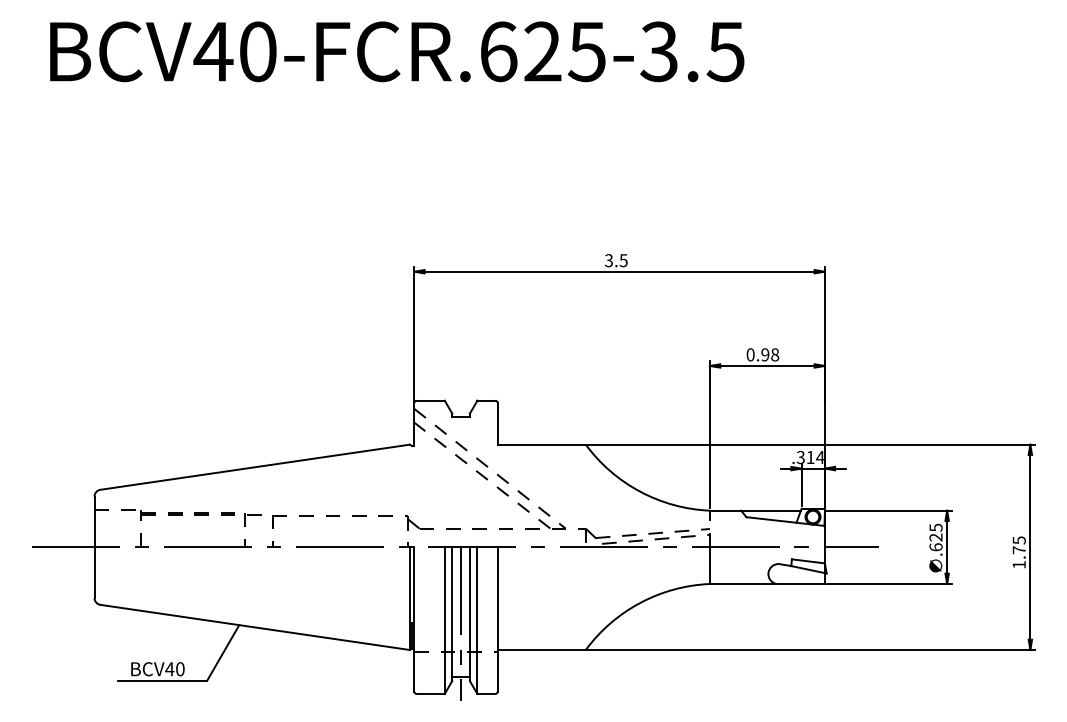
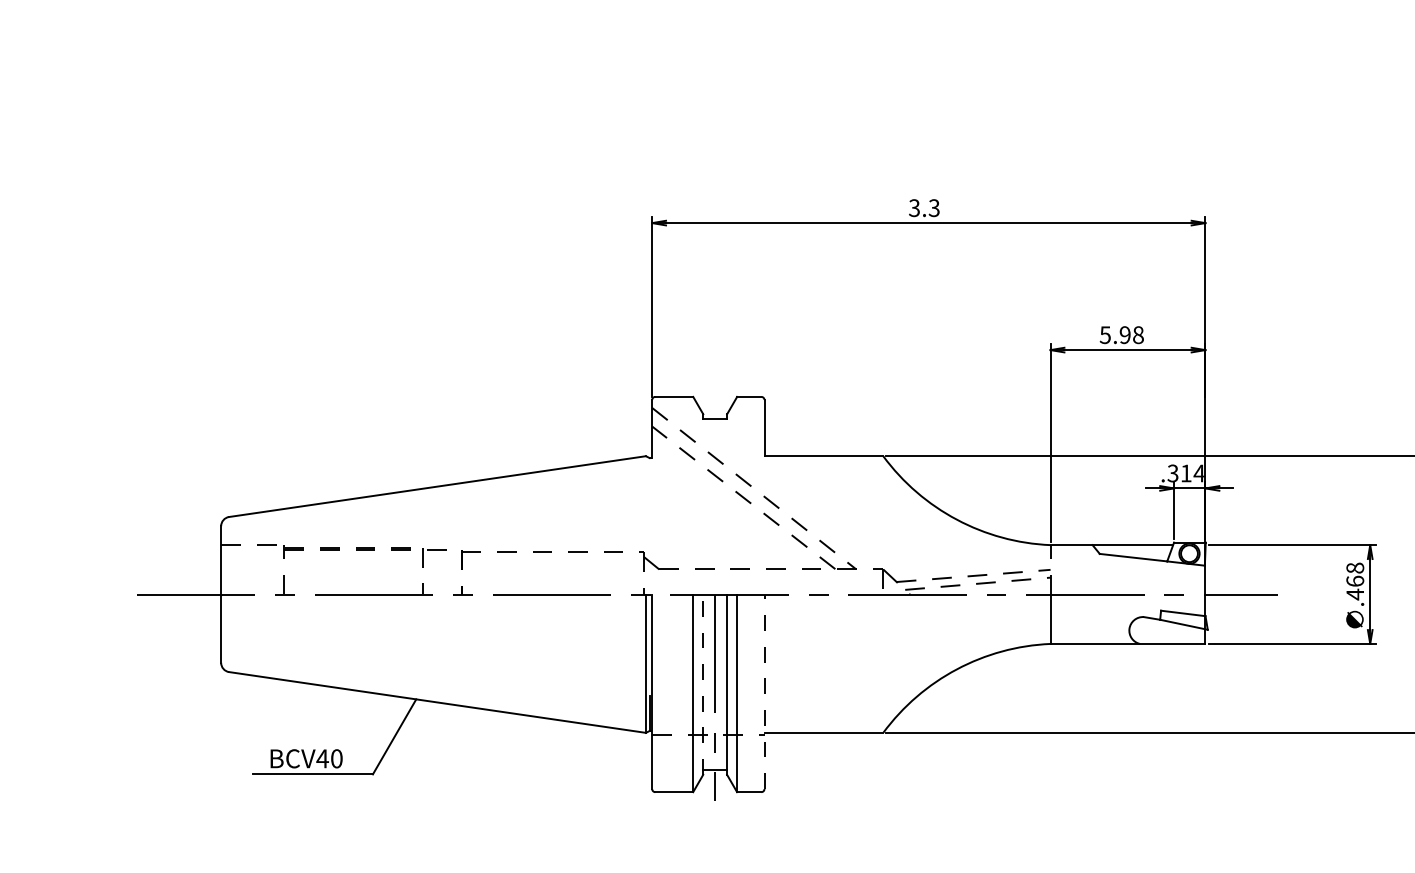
text: (623, 260) -> (934, 207), 3.5 -> 3.3
text: (750, 354) -> (1105, 334), 0.98 -> 5.98
text: (935, 537) -> (1354, 581), .625 -> .468
line: (452, 614) -> (703, 685), solid -> dashed
line: (497, 619) -> (764, 691), solid -> dashed

